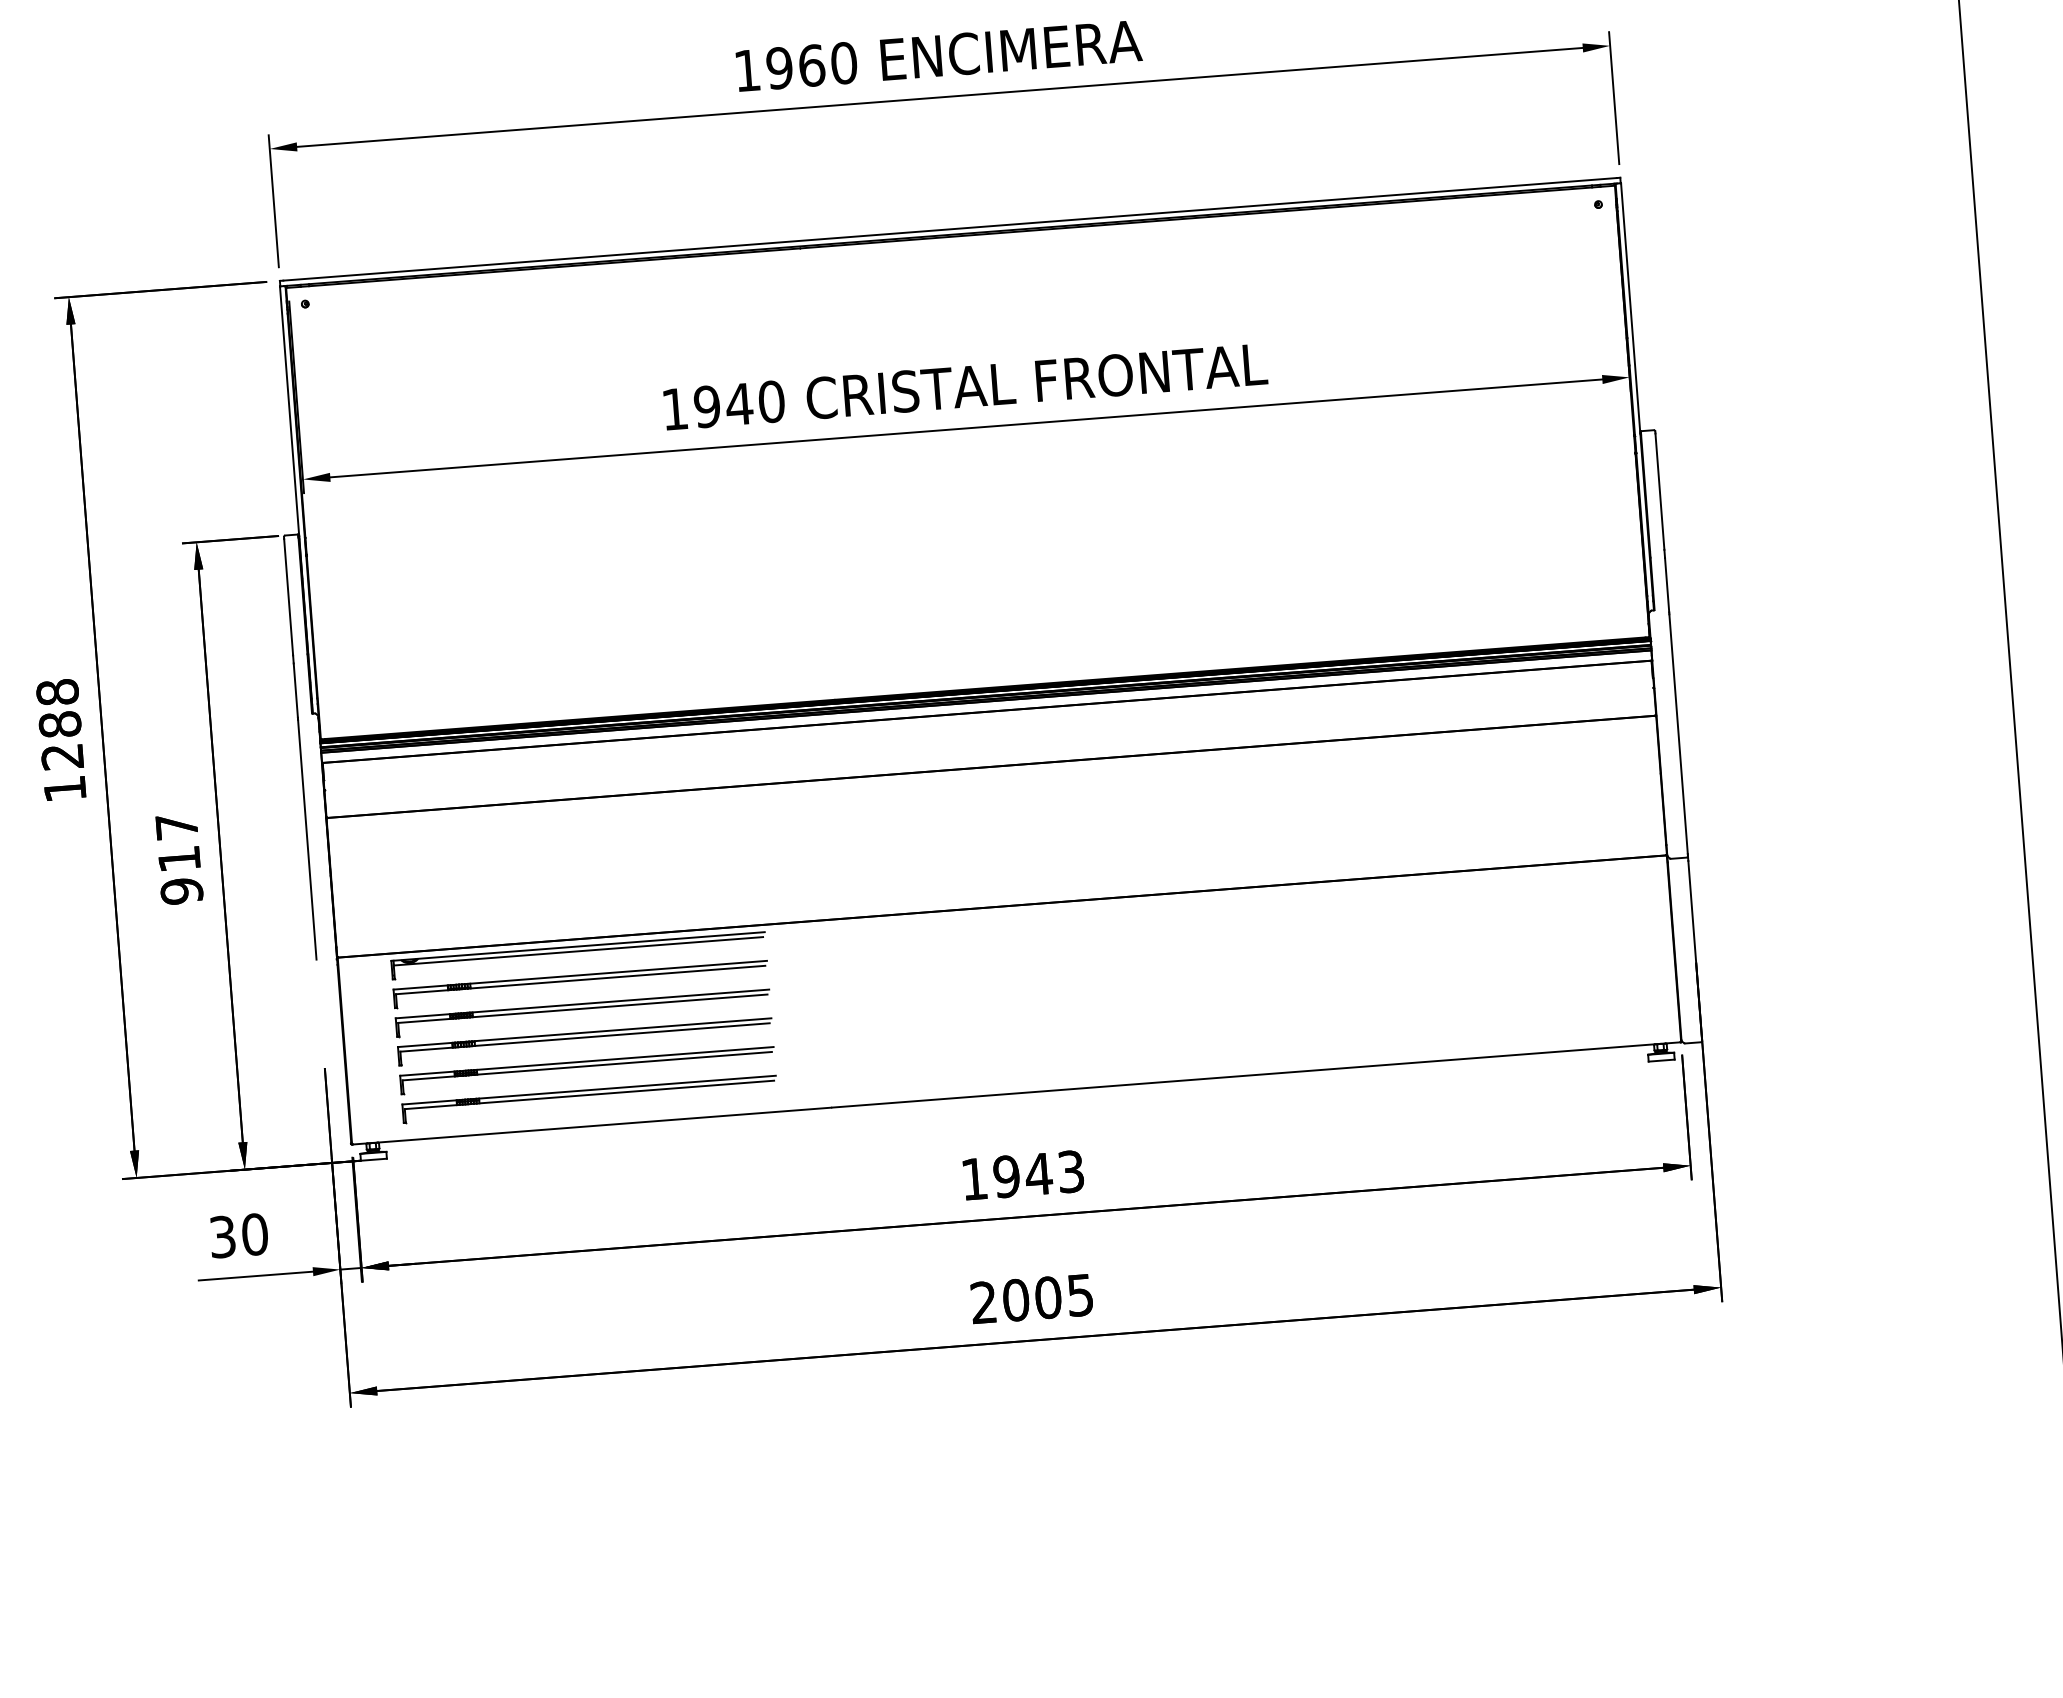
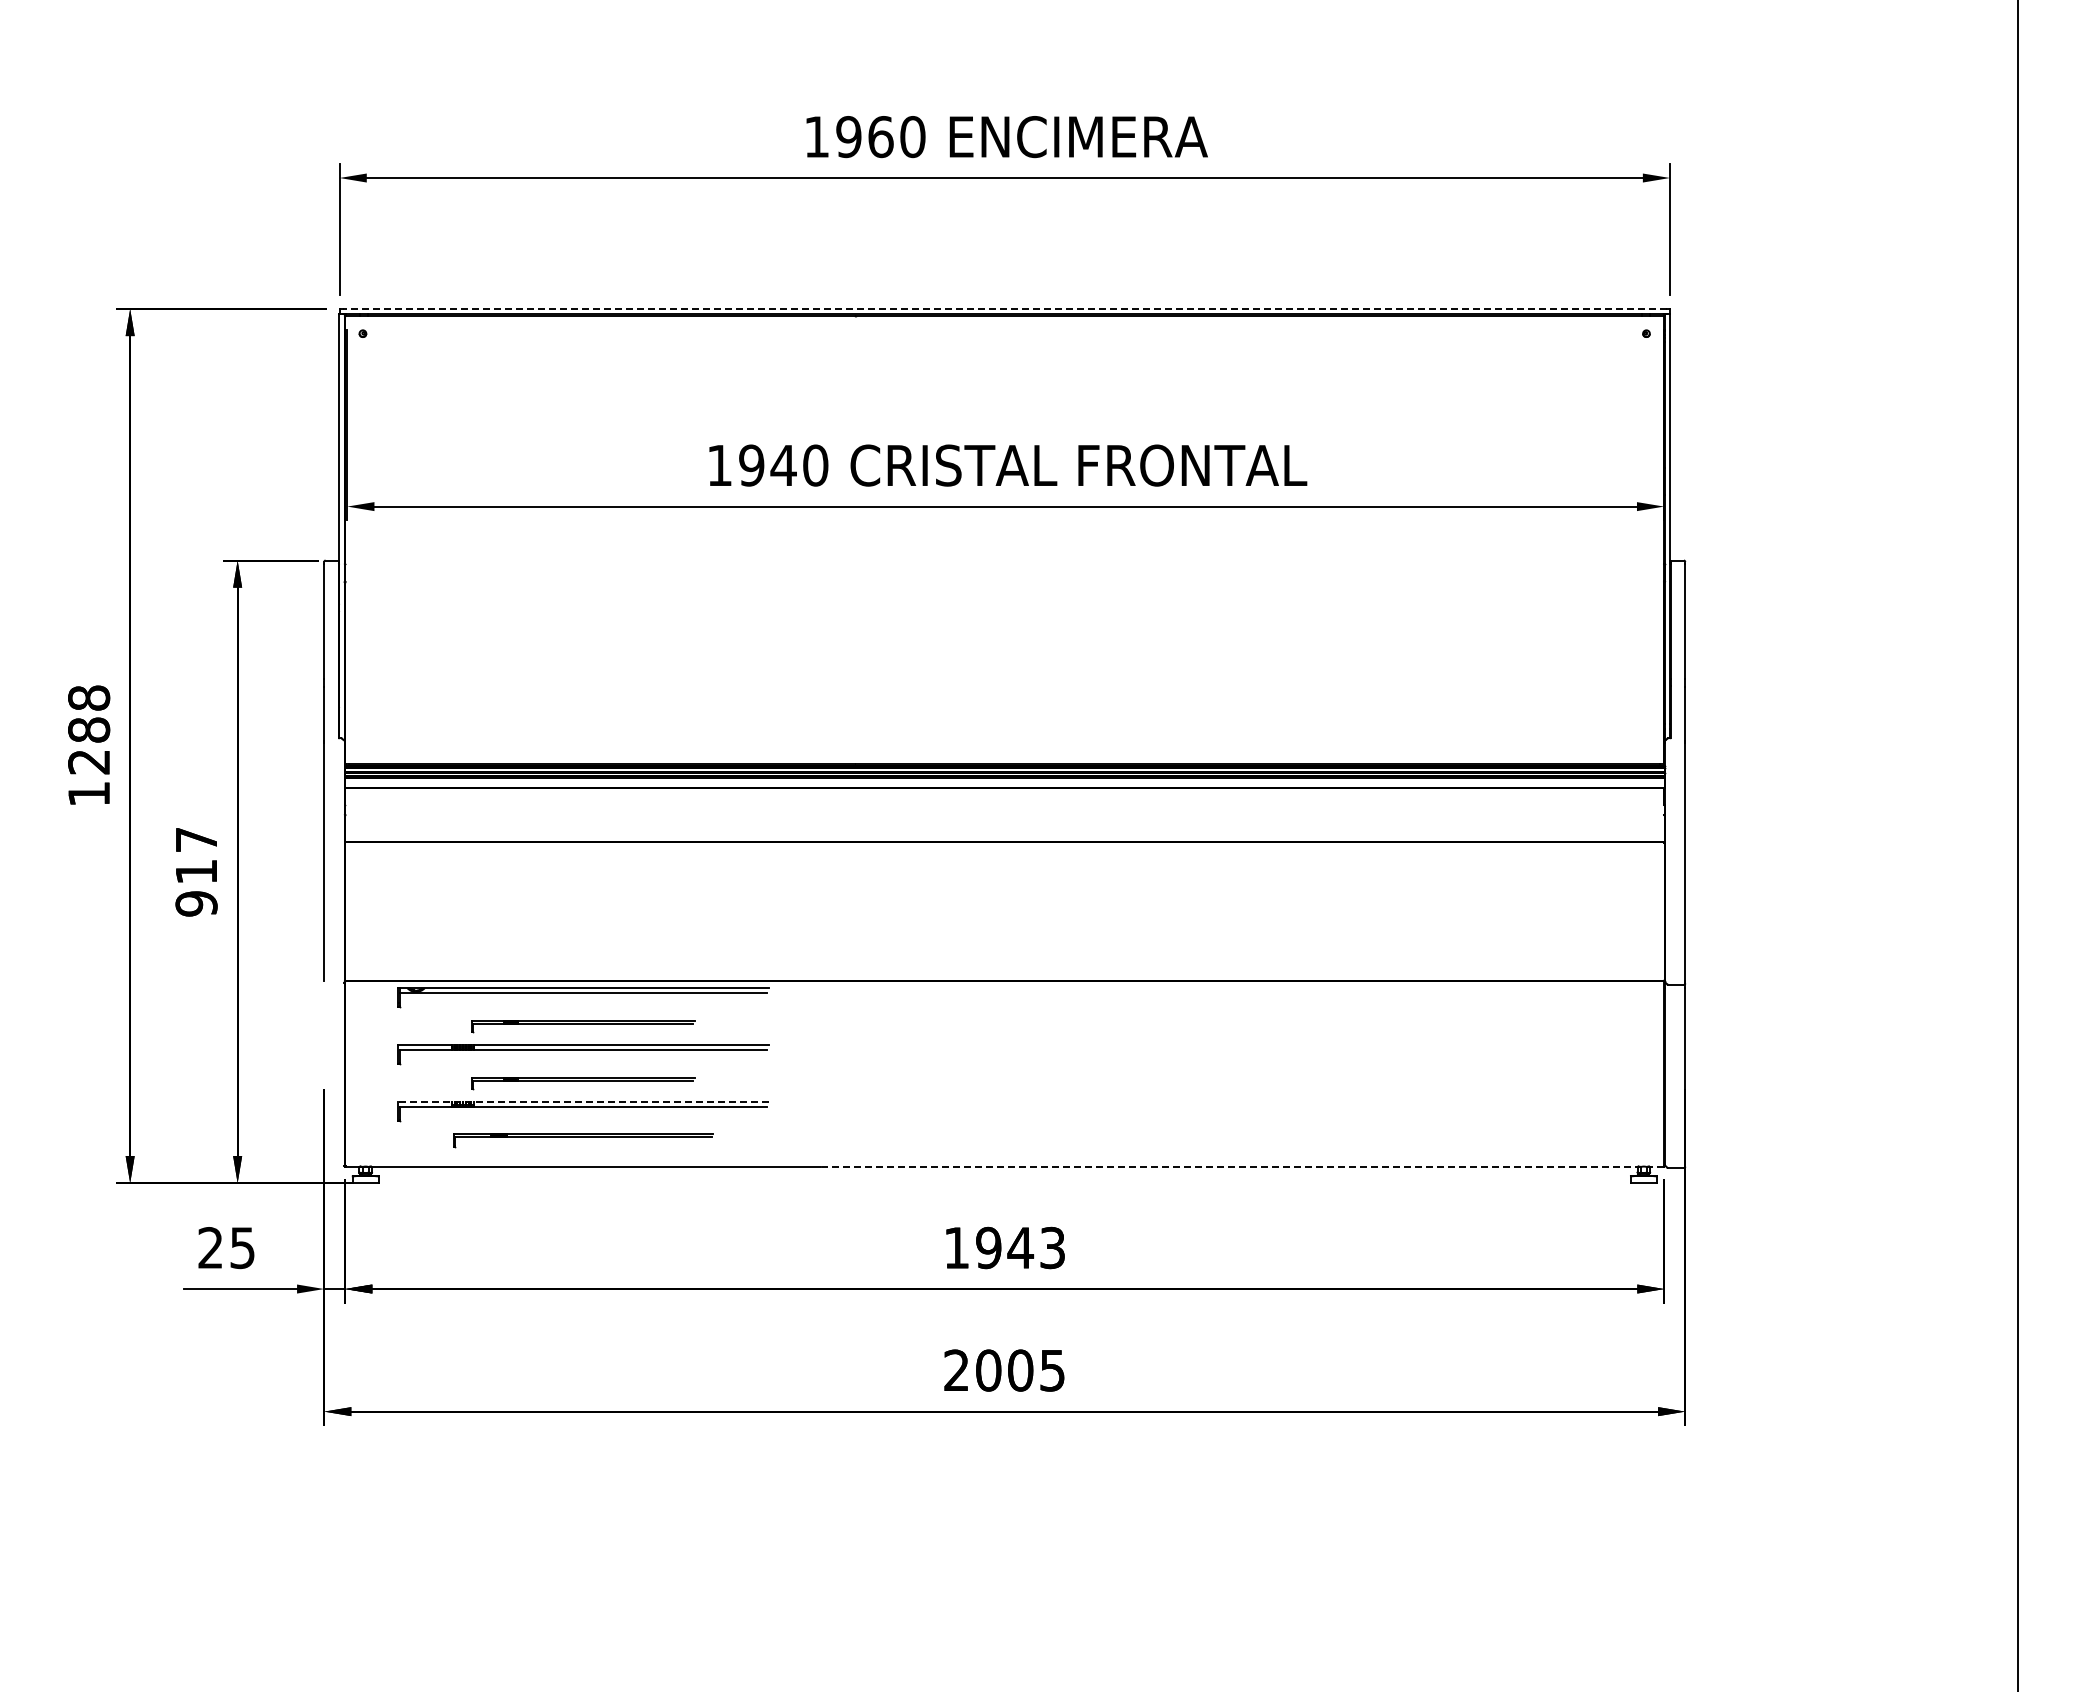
line: (949, 228) -> (1004, 308), solid -> dashed
part: (581, 984) -> (583, 1026), size x0.6
part: (585, 1042) -> (583, 1083), size x0.6
line: (586, 1061) -> (582, 1102), solid -> dashed
line: (1256, 1074) -> (1242, 1166), solid -> dashed
part: (590, 1099) -> (583, 1140), size x0.7
text: (238, 1236) -> (226, 1248), 30 -> 25

